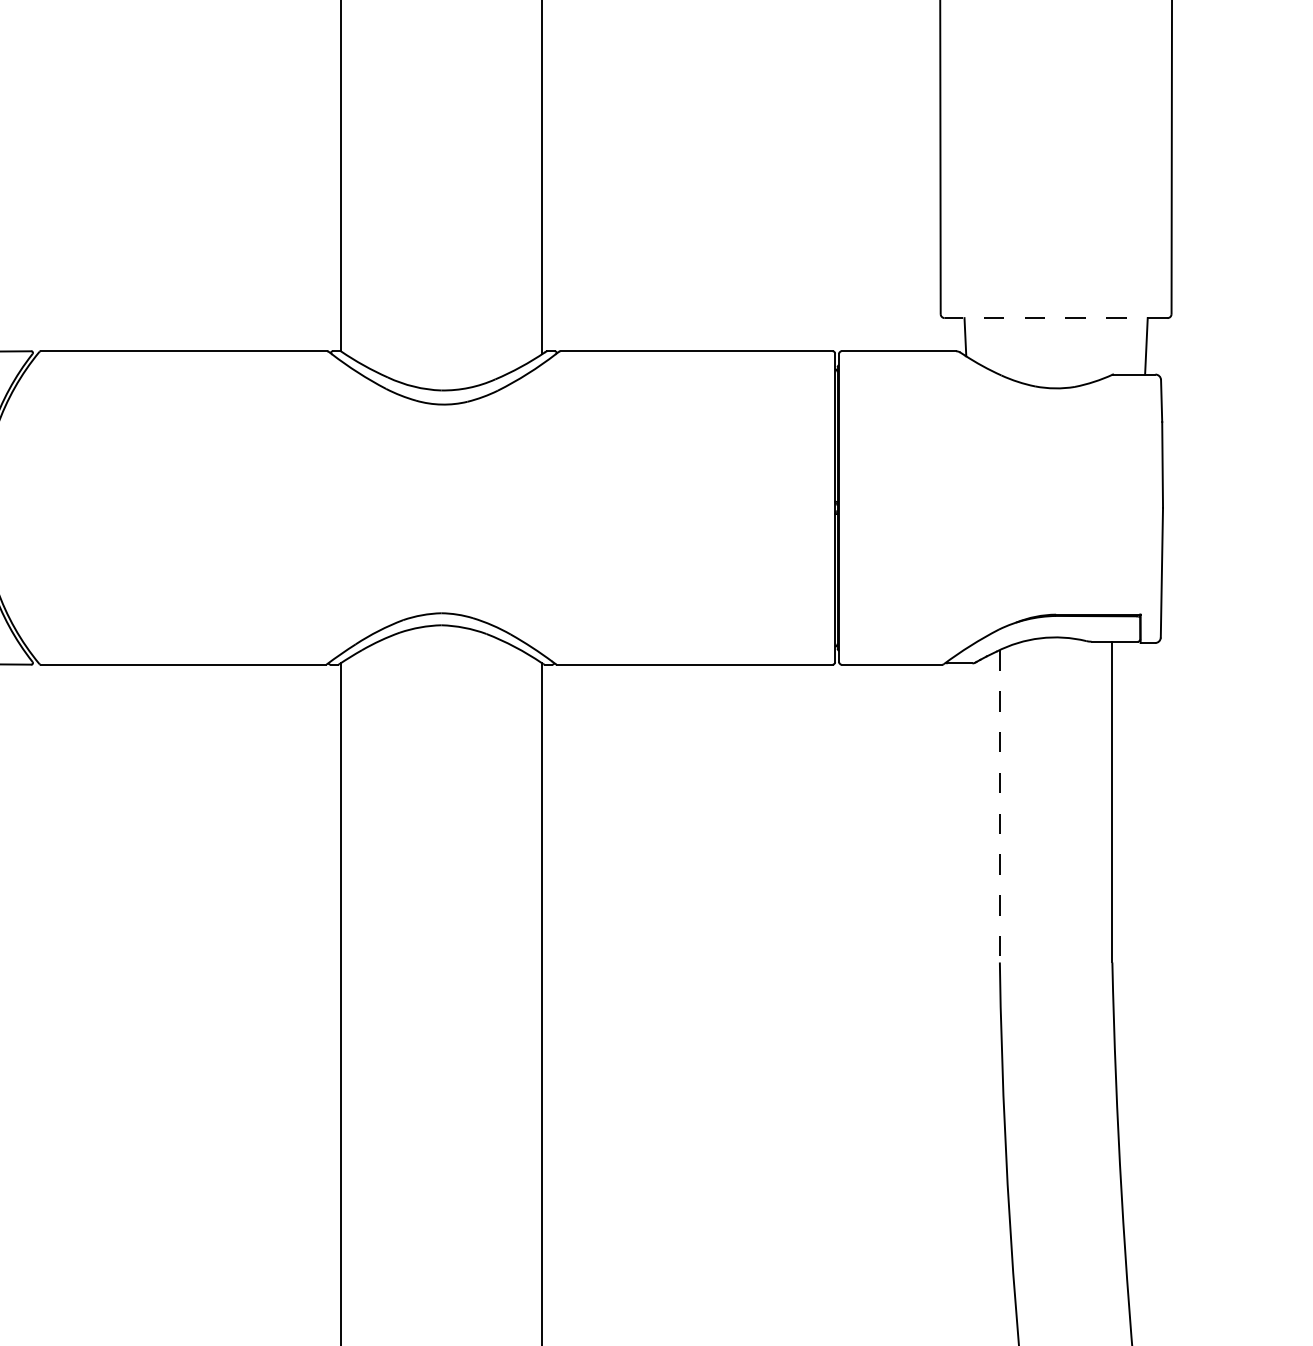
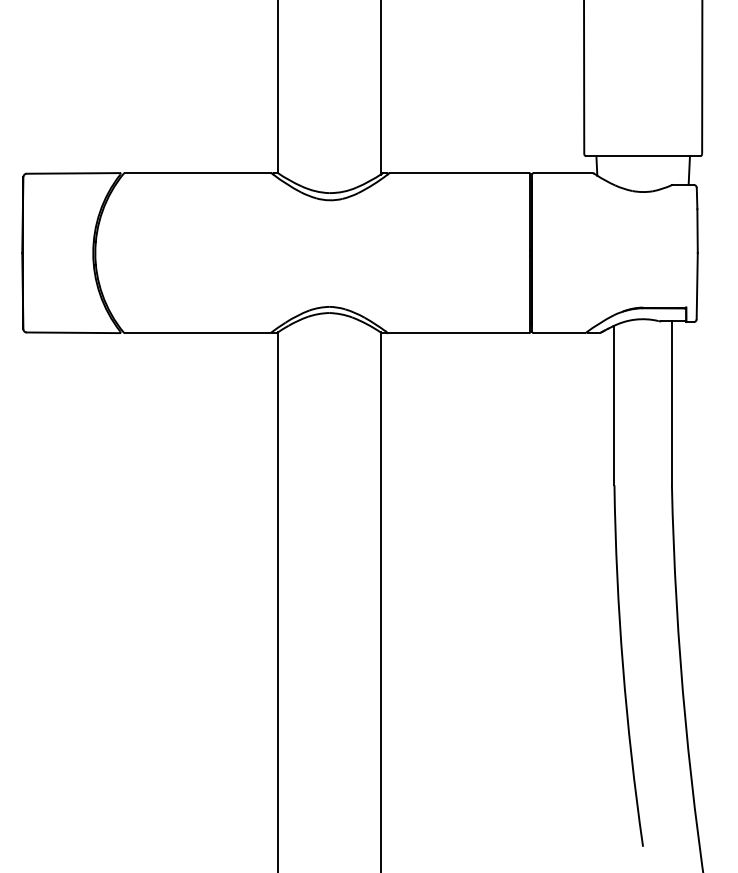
line: (1056, 318) -> (643, 156), dashed -> solid
line: (999, 806) -> (614, 405), dashed -> solid

